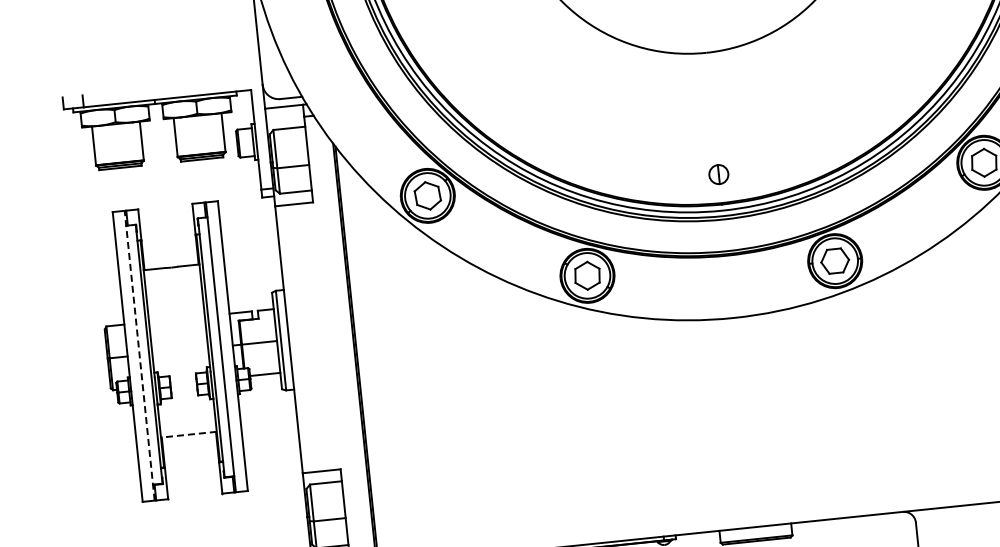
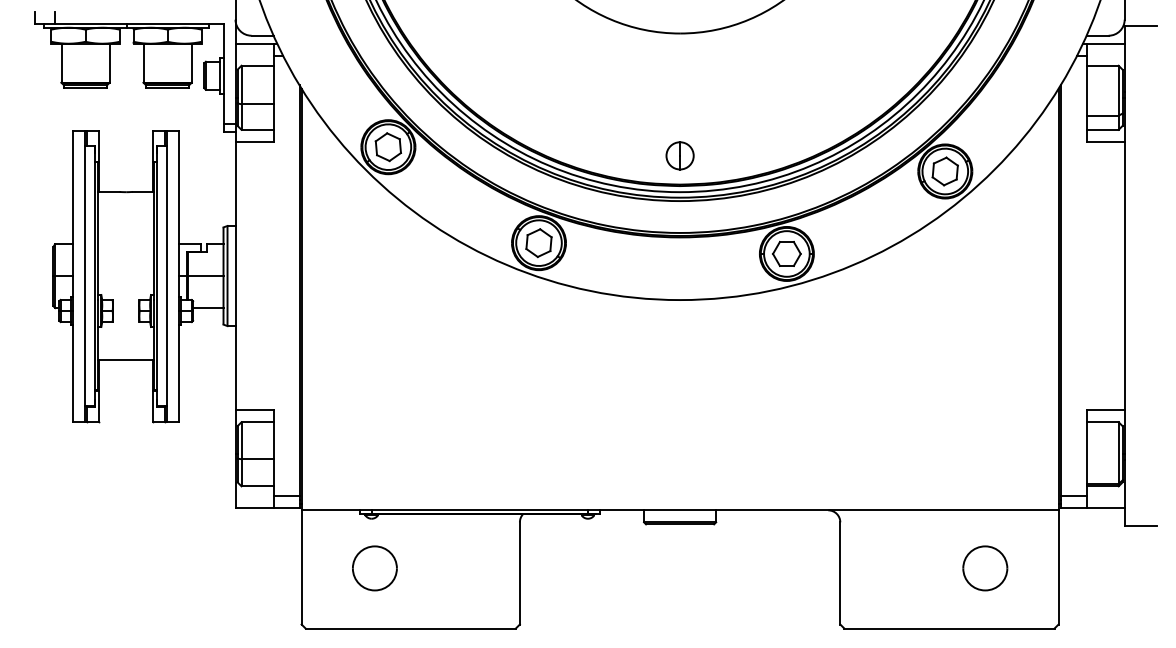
part: (718, 174) -> (679, 155), size x1.43
line: (139, 355) -> (85, 276), dashed -> solid
line: (188, 435) -> (125, 360), dashed -> solid

